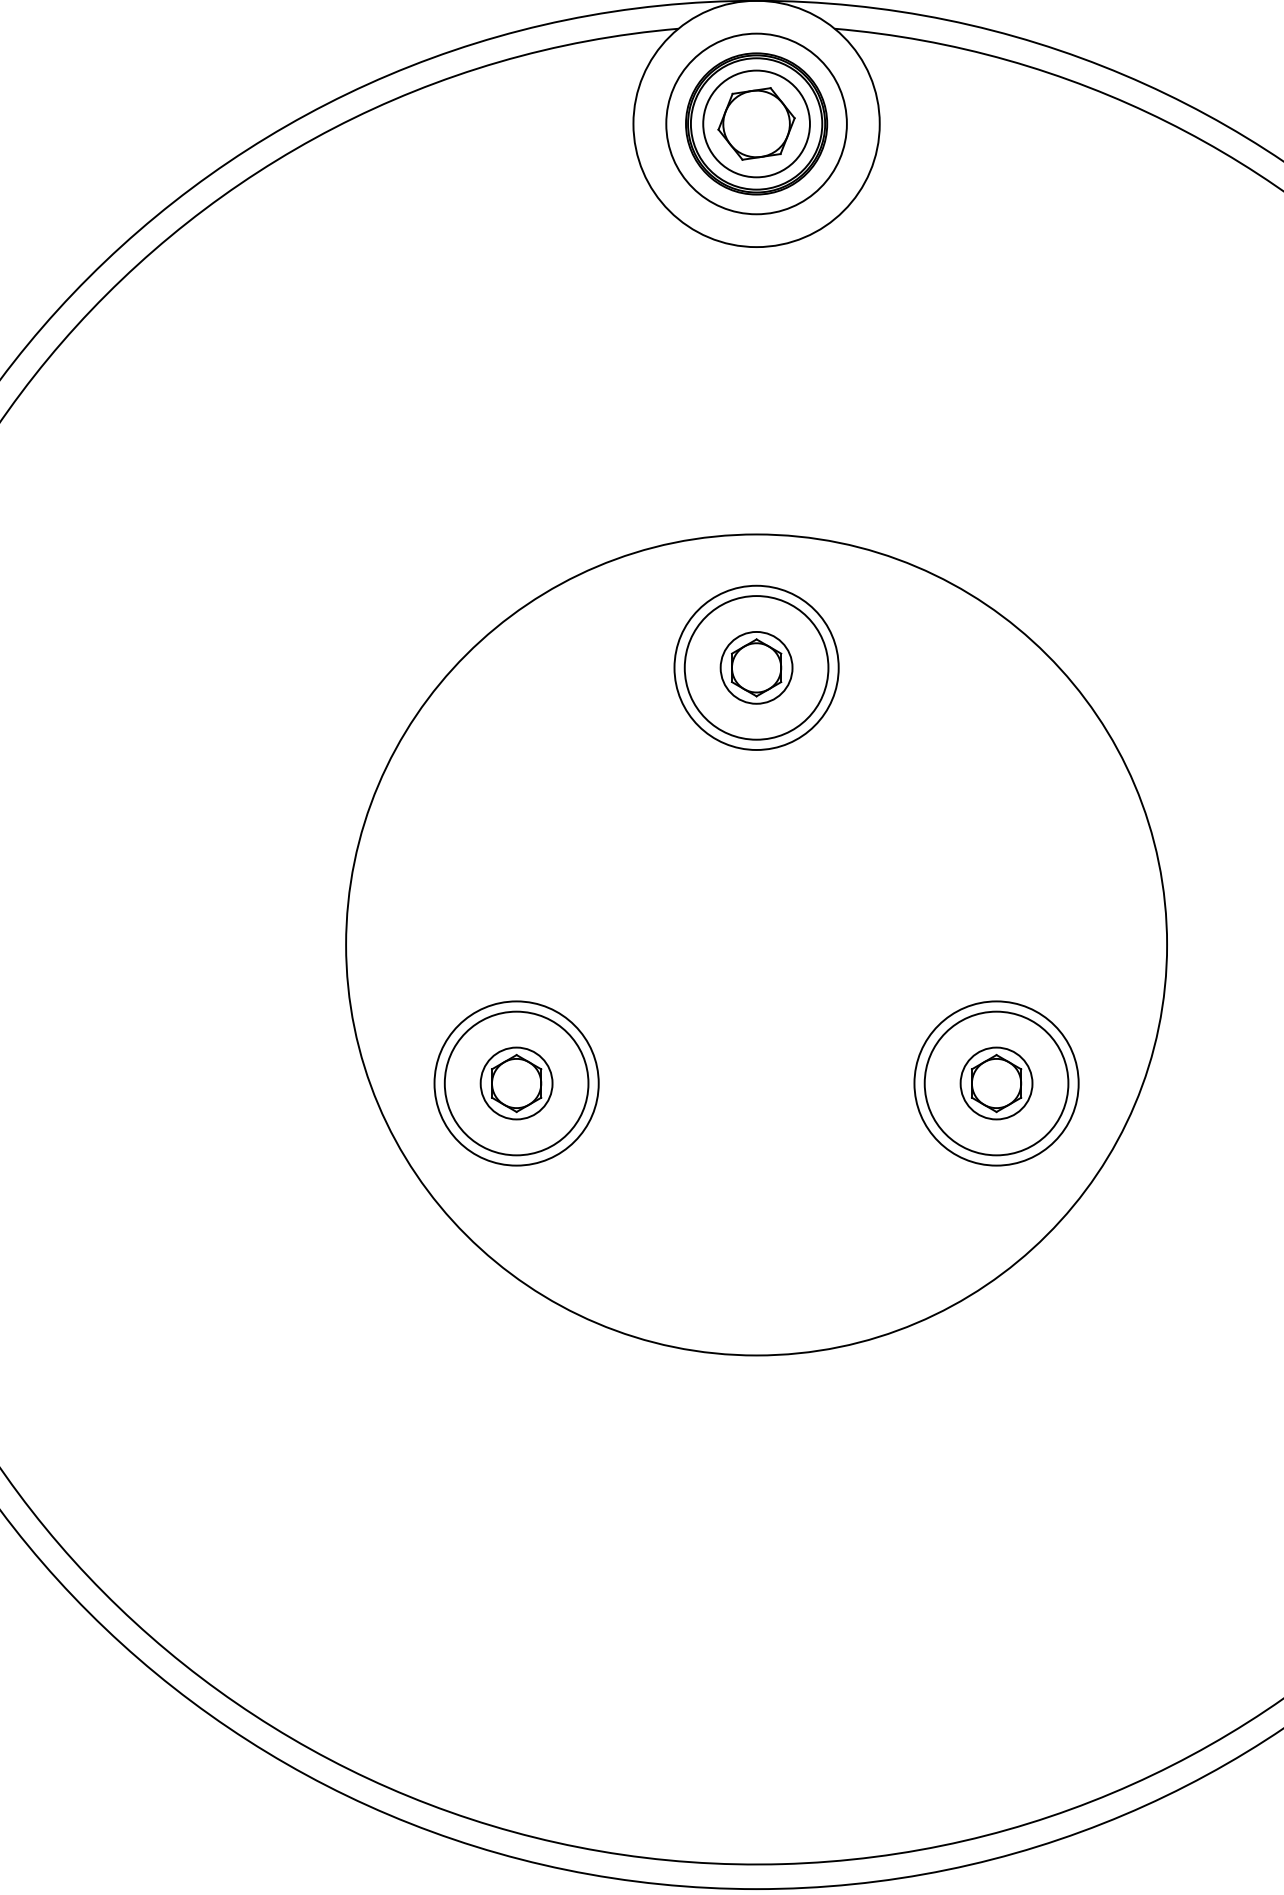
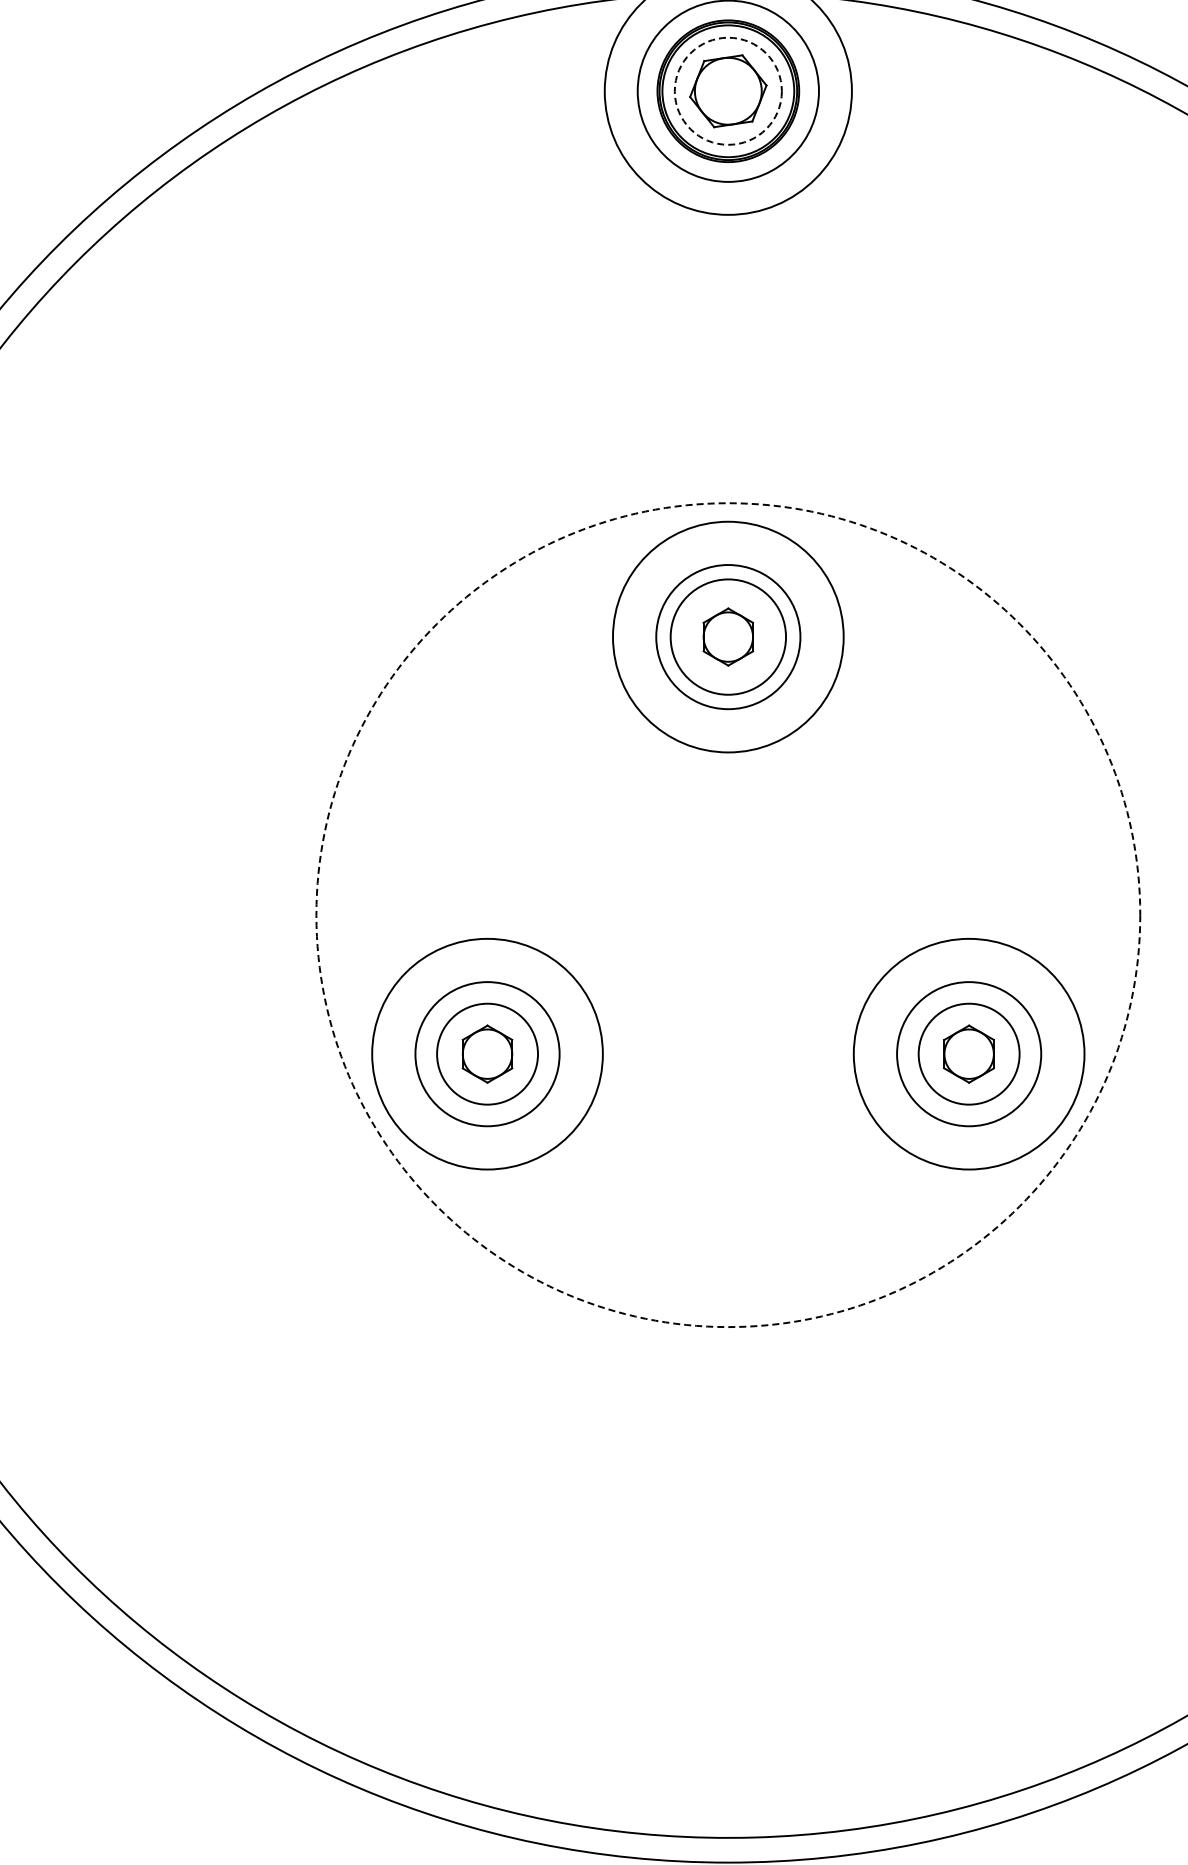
circle: (756, 123) -> (728, 90), solid -> dashed
circle: (756, 667) -> (728, 636), size x1.4
circle: (756, 667) -> (728, 636), size x1.6
circle: (756, 944) -> (728, 914), solid -> dashed
circle: (516, 1083) -> (487, 1054), size x1.4
circle: (516, 1083) -> (487, 1054), size x1.4
circle: (996, 1083) -> (969, 1054), size x1.4
circle: (996, 1083) -> (969, 1054), size x1.4

